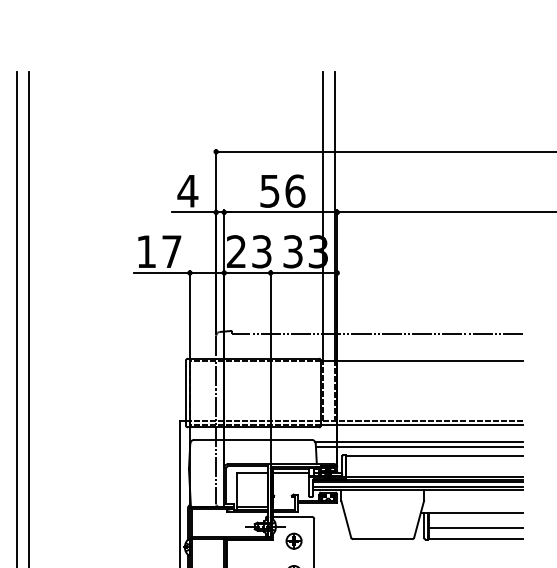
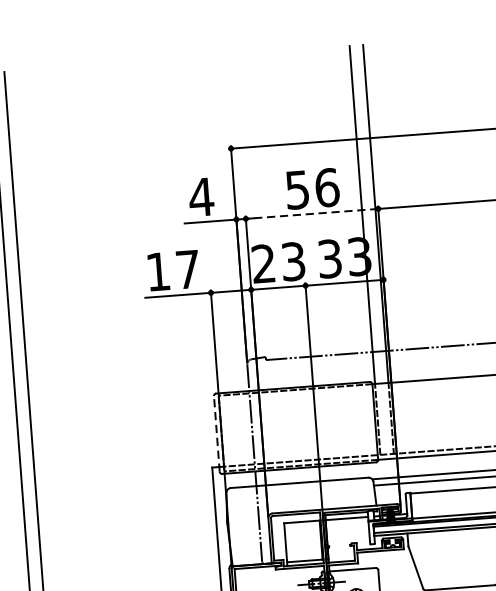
line: (280, 212) -> (311, 214), solid -> dashed
line: (185, 392) -> (216, 433), solid -> dashed

